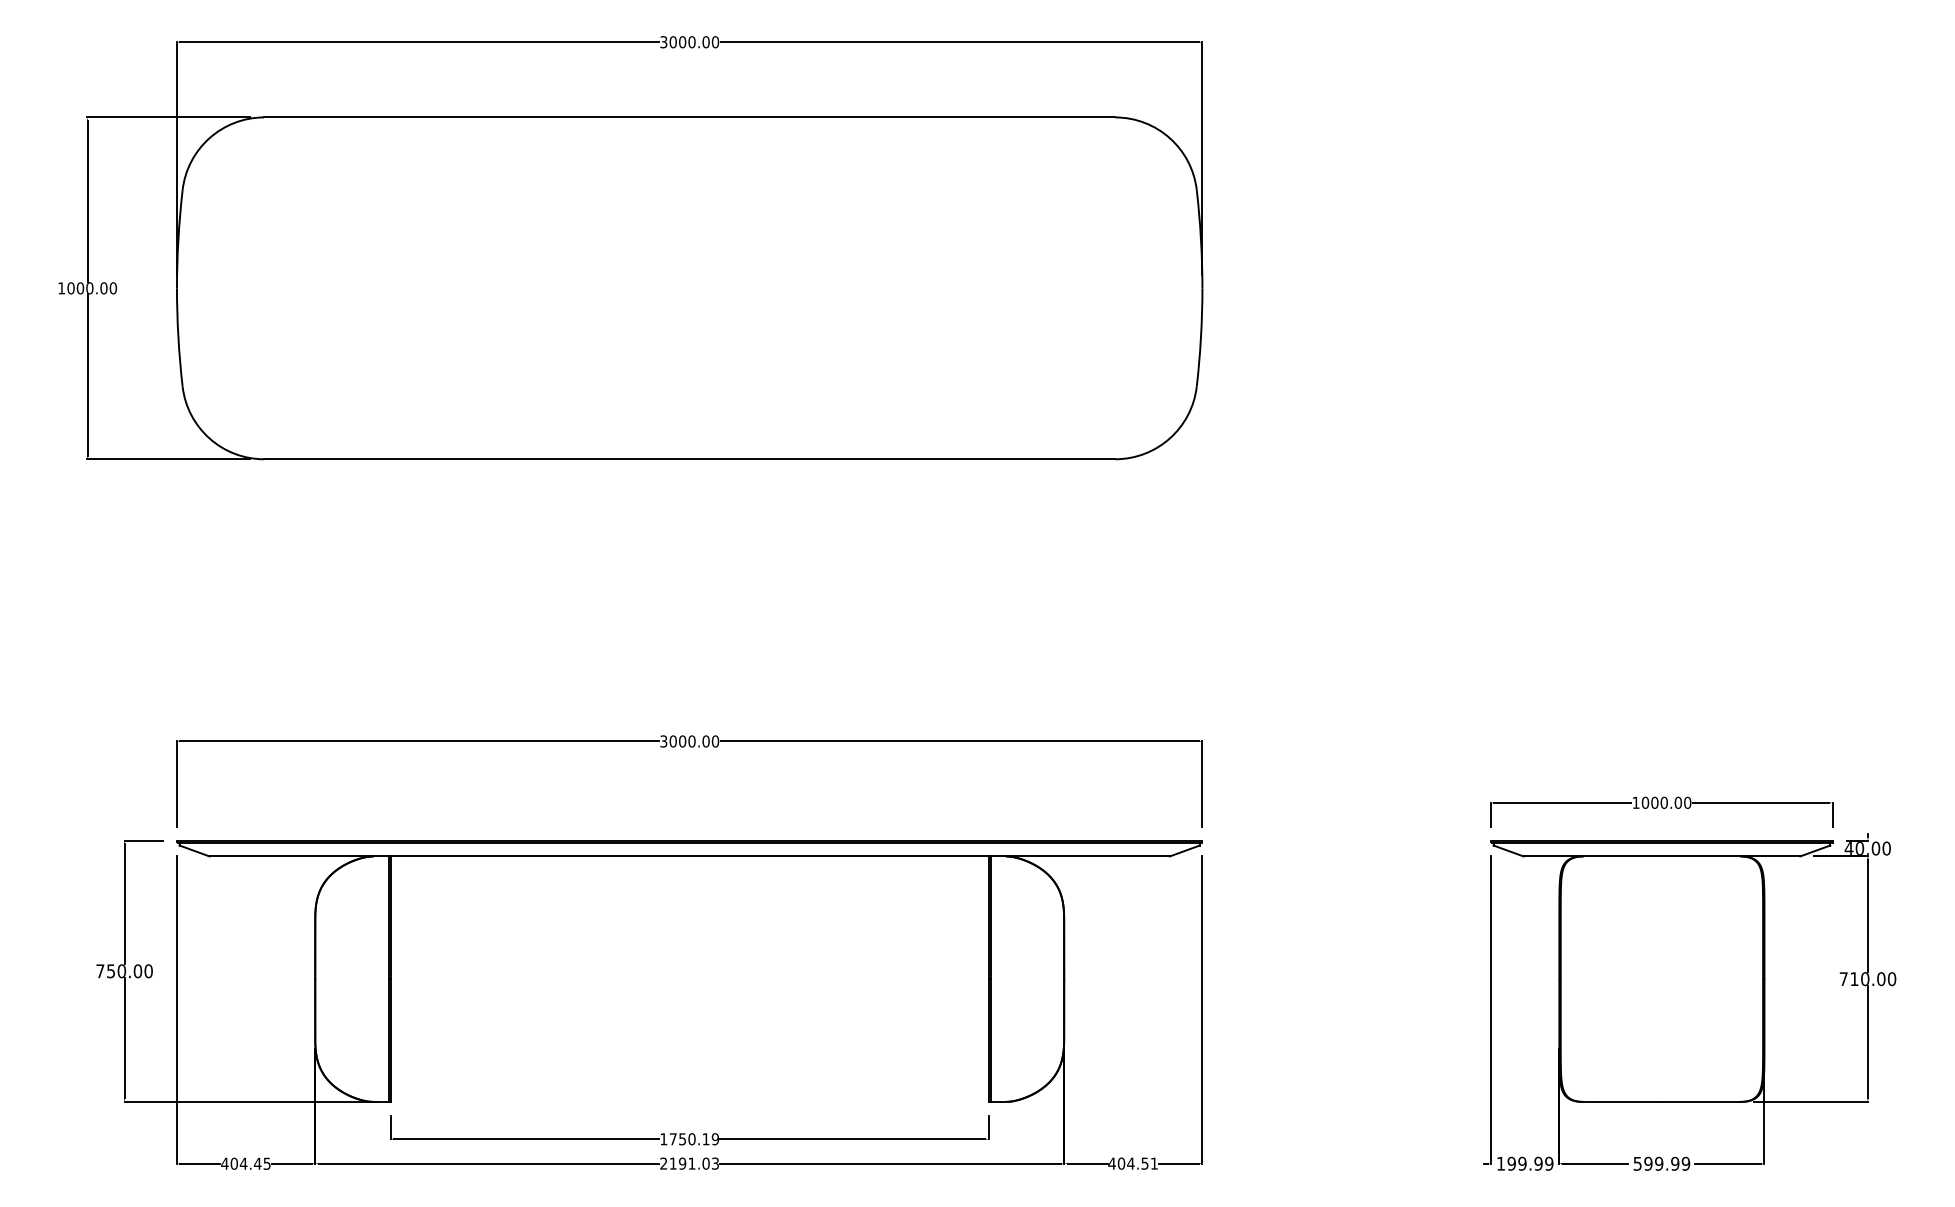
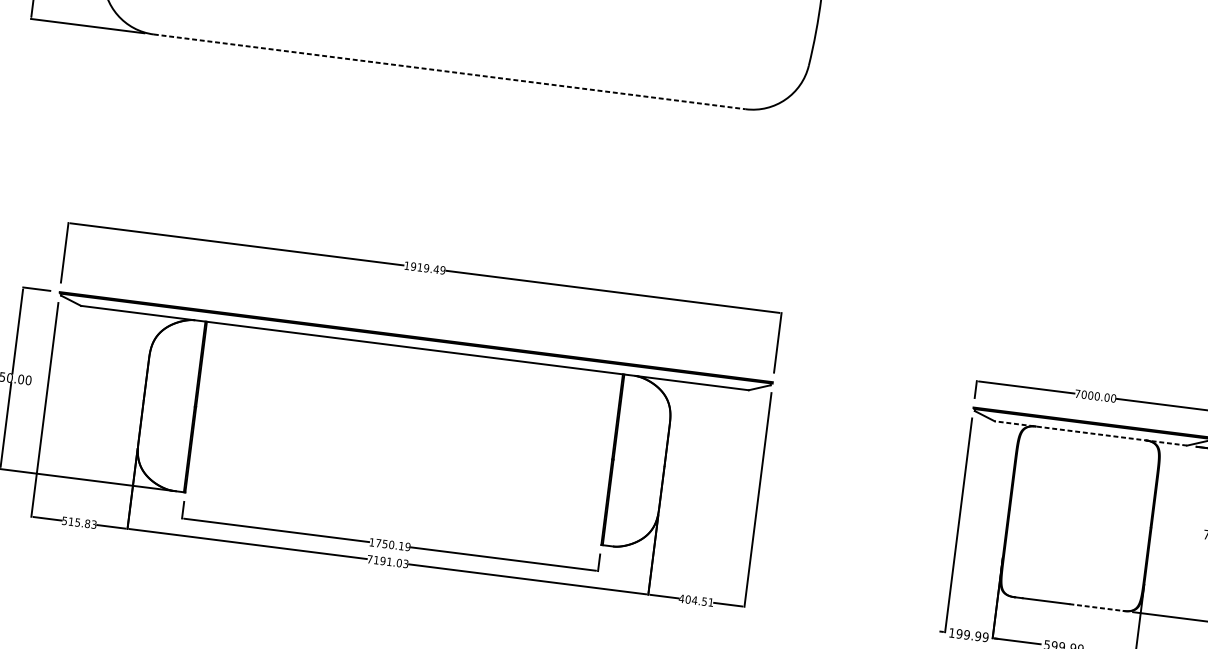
line: (689, 459) -> (449, 72), solid -> dashed
text: (689, 741) -> (424, 268), 3000.00 -> 1919.49
text: (1635, 802) -> (1077, 393), 1000.00 -> 7000.00
line: (1661, 856) -> (1090, 433), solid -> dashed
line: (1700, 1101) -> (1096, 607), solid -> dashed
text: (245, 1163) -> (79, 522), 404.45 -> 515.83
text: (663, 1163) -> (369, 559), 2191.03 -> 7191.03

